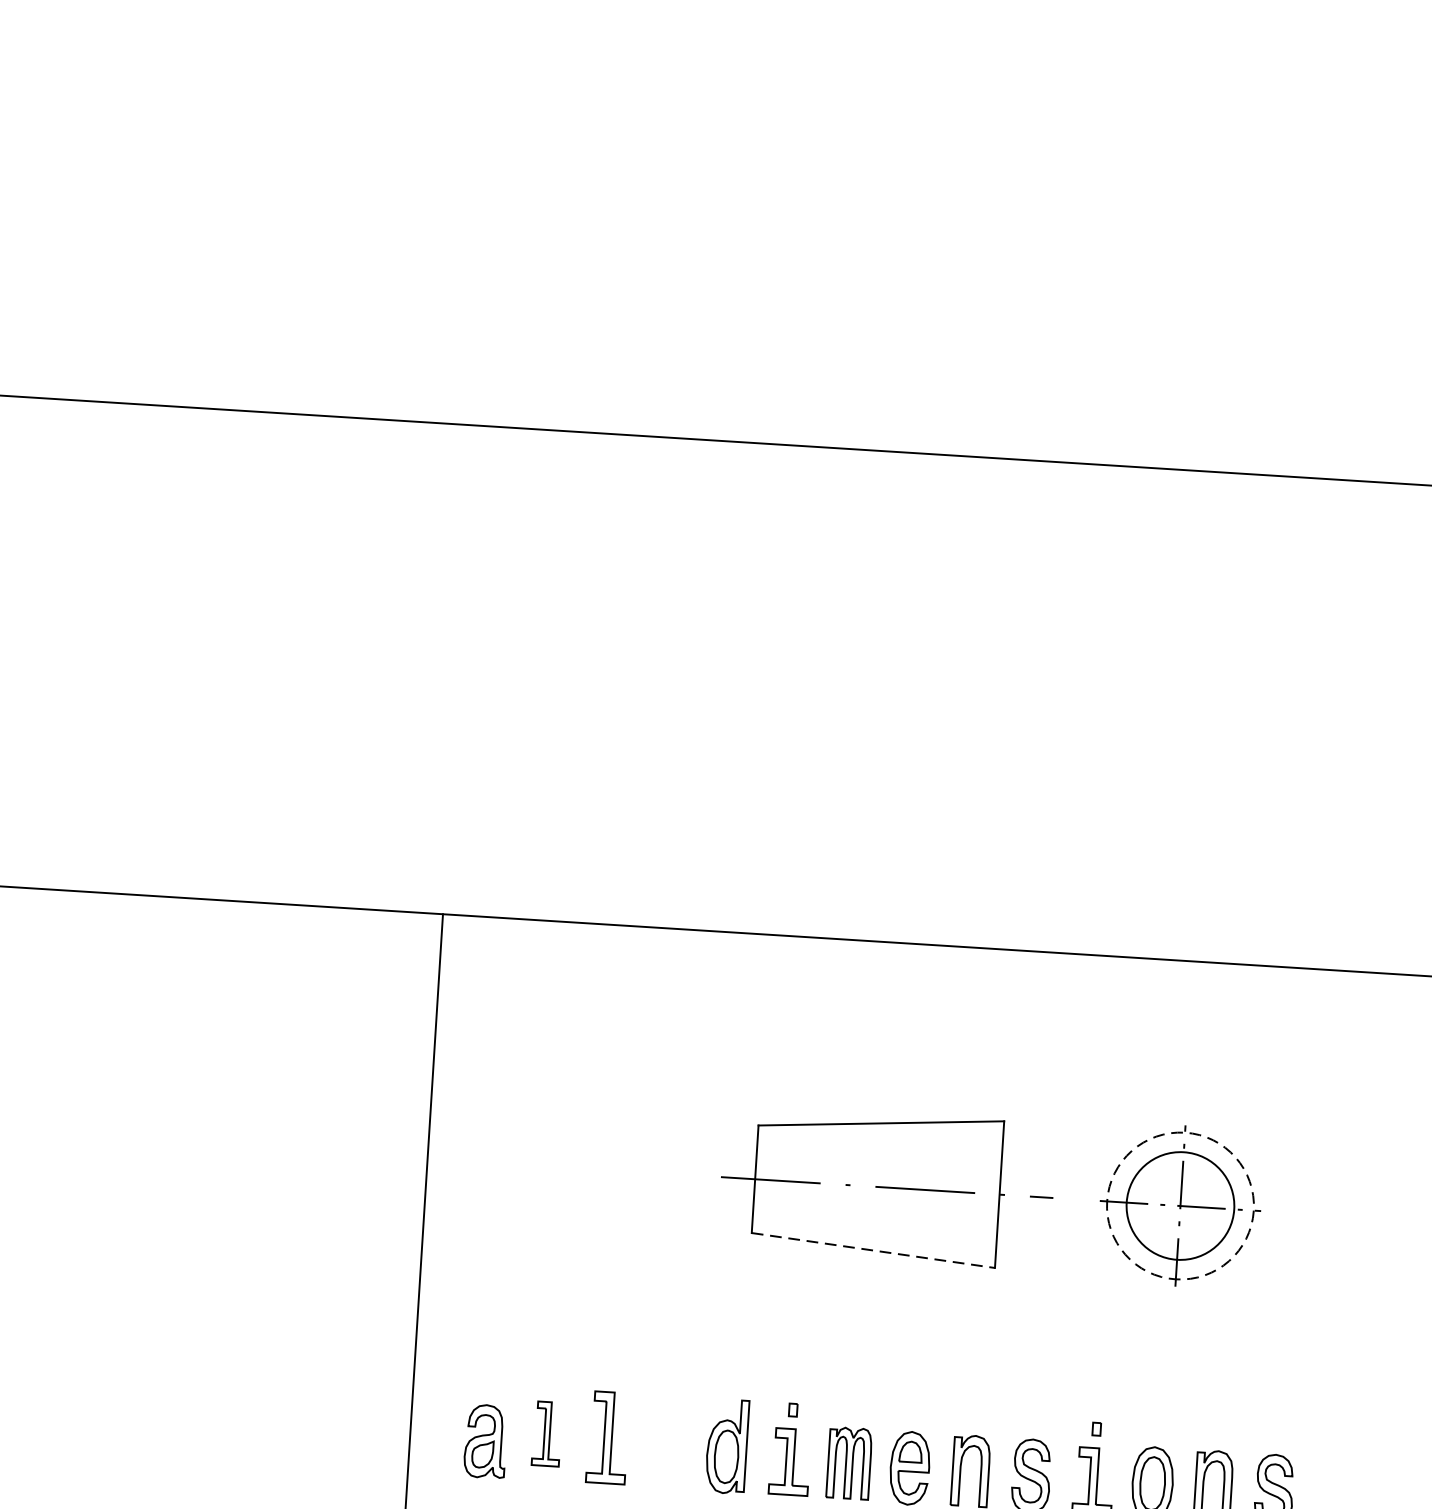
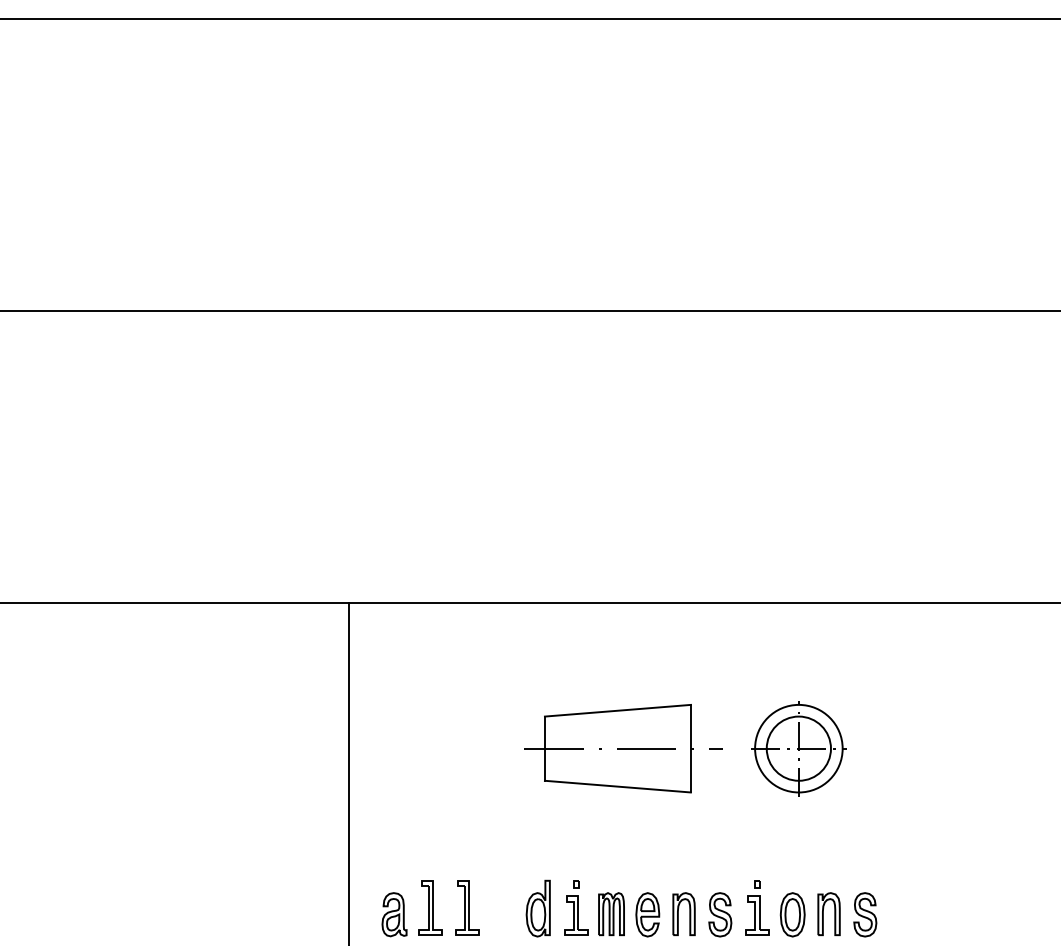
circle: (1179, 1205) -> (798, 748), dashed -> solid
line: (874, 1250) -> (618, 786), dashed -> solid
part: (546, 1433) -> (430, 907), size x1.43

